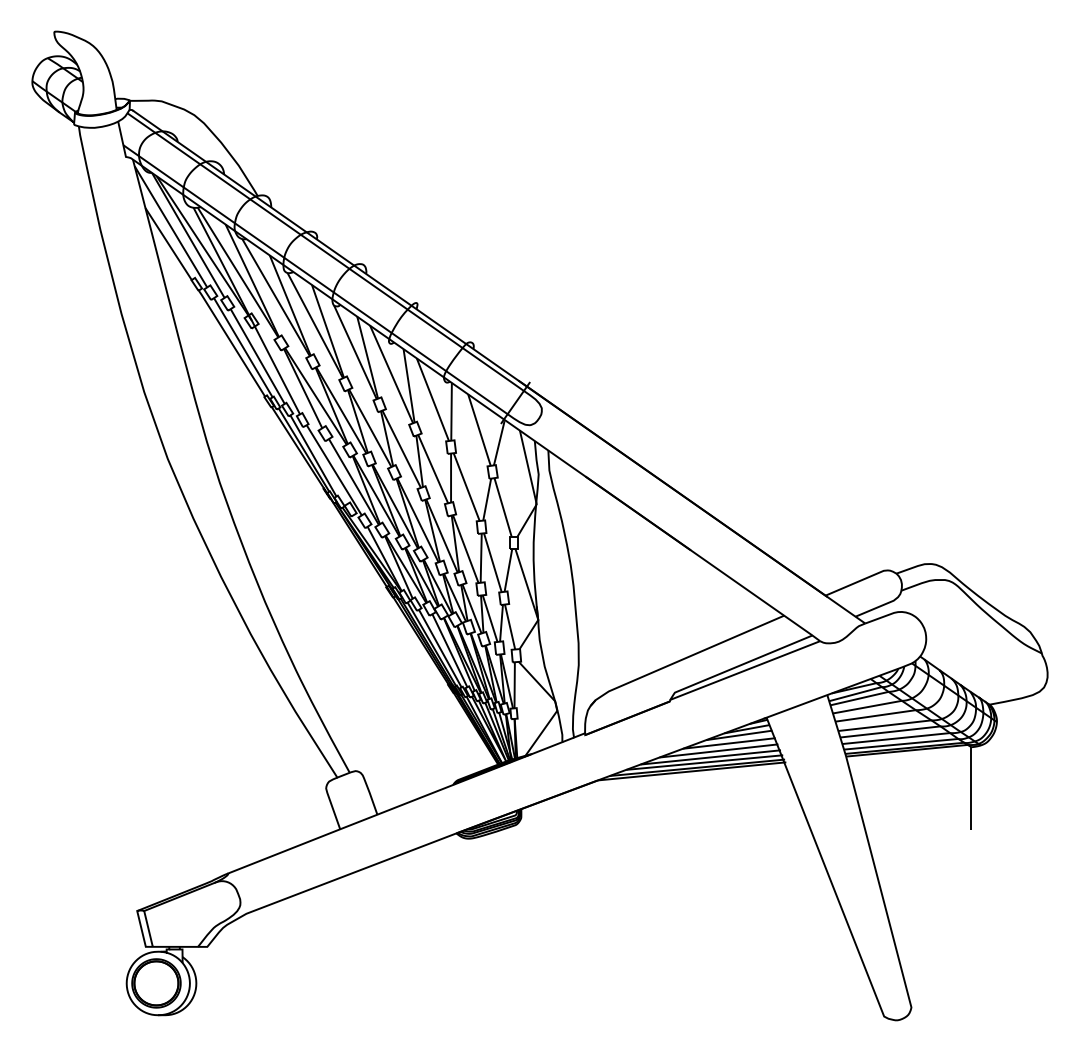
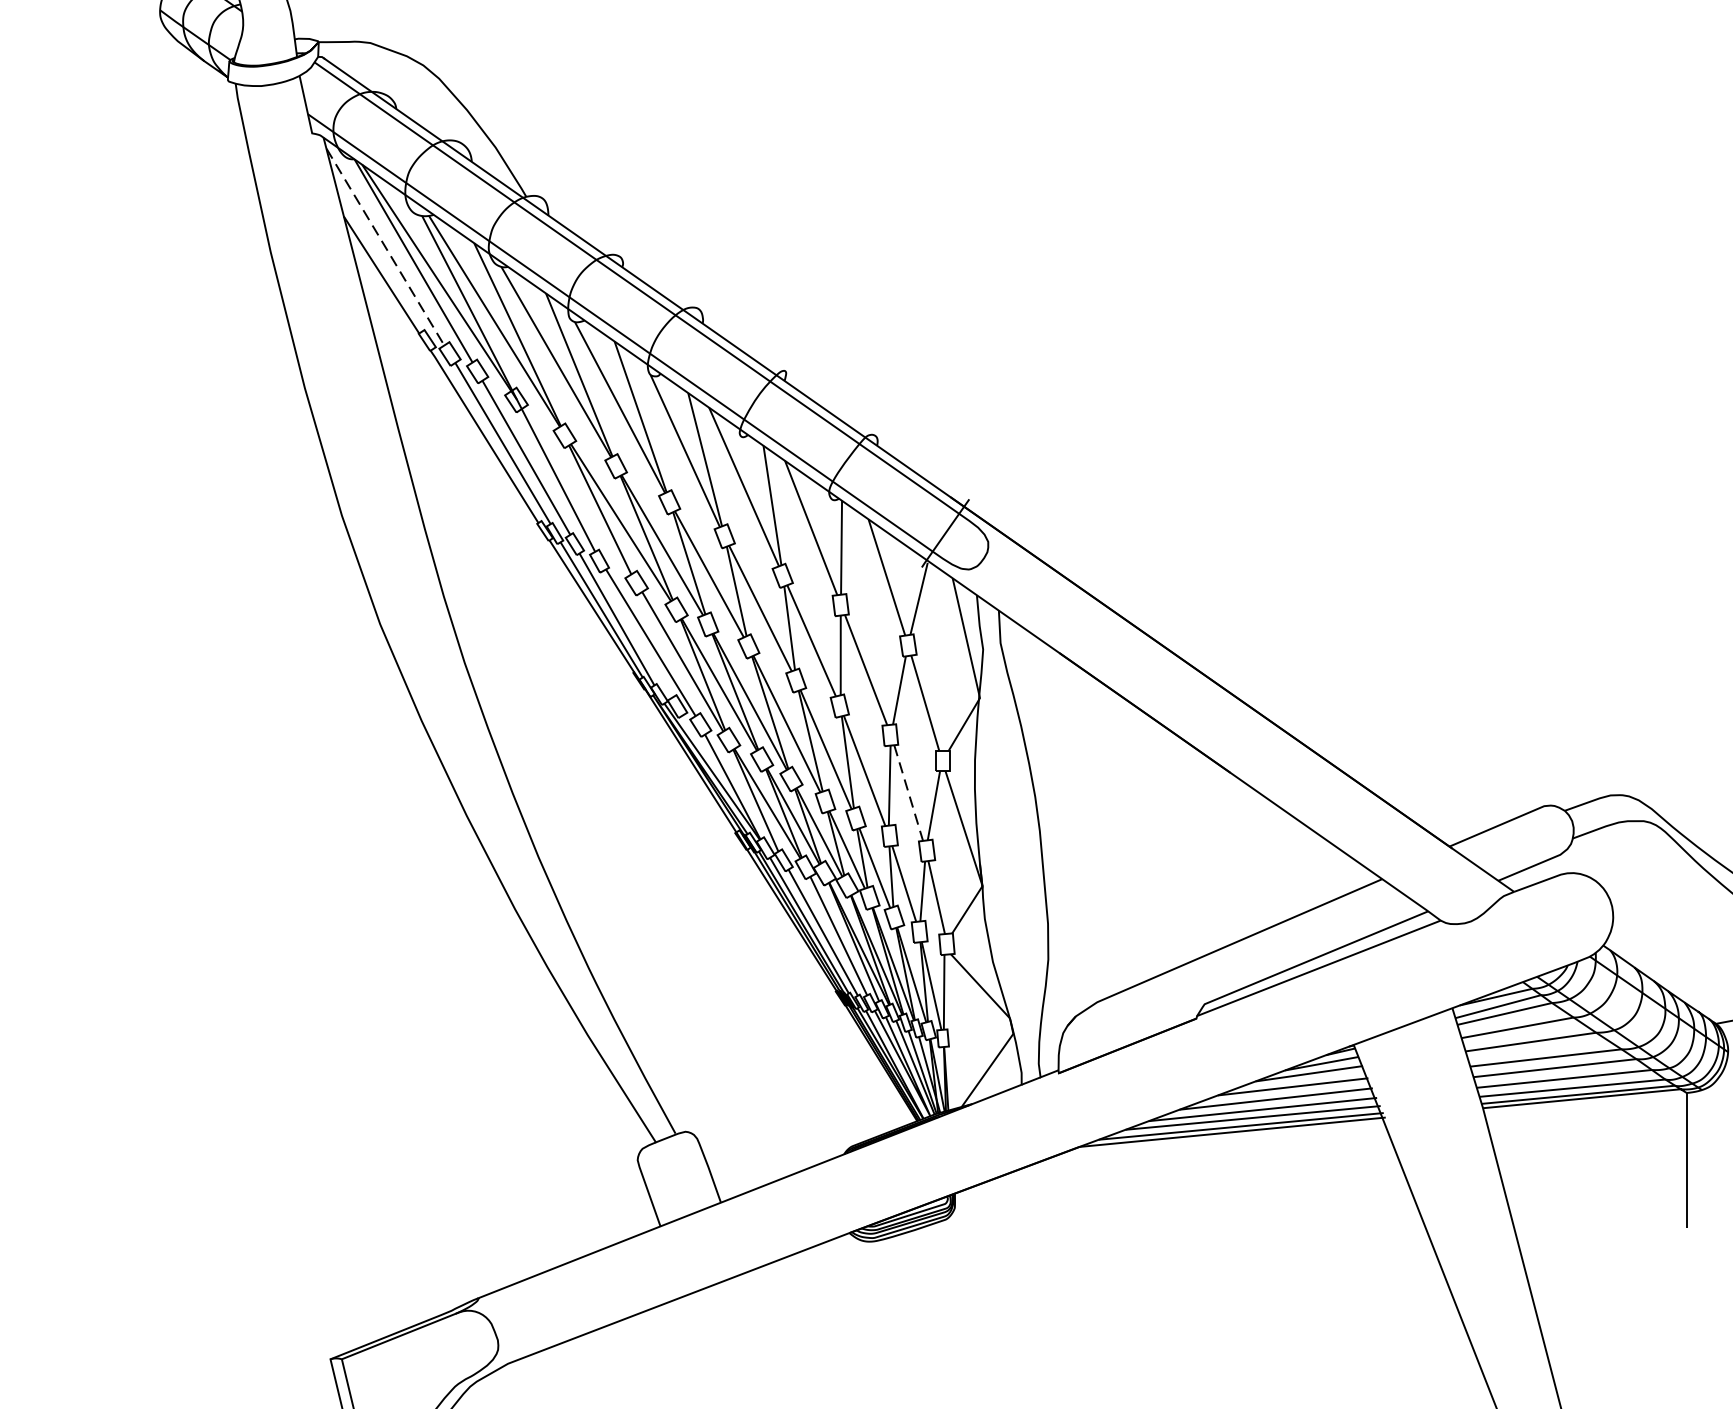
line: (171, 227) -> (386, 248), solid -> dashed
line: (492, 562) -> (908, 792), solid -> dashed

